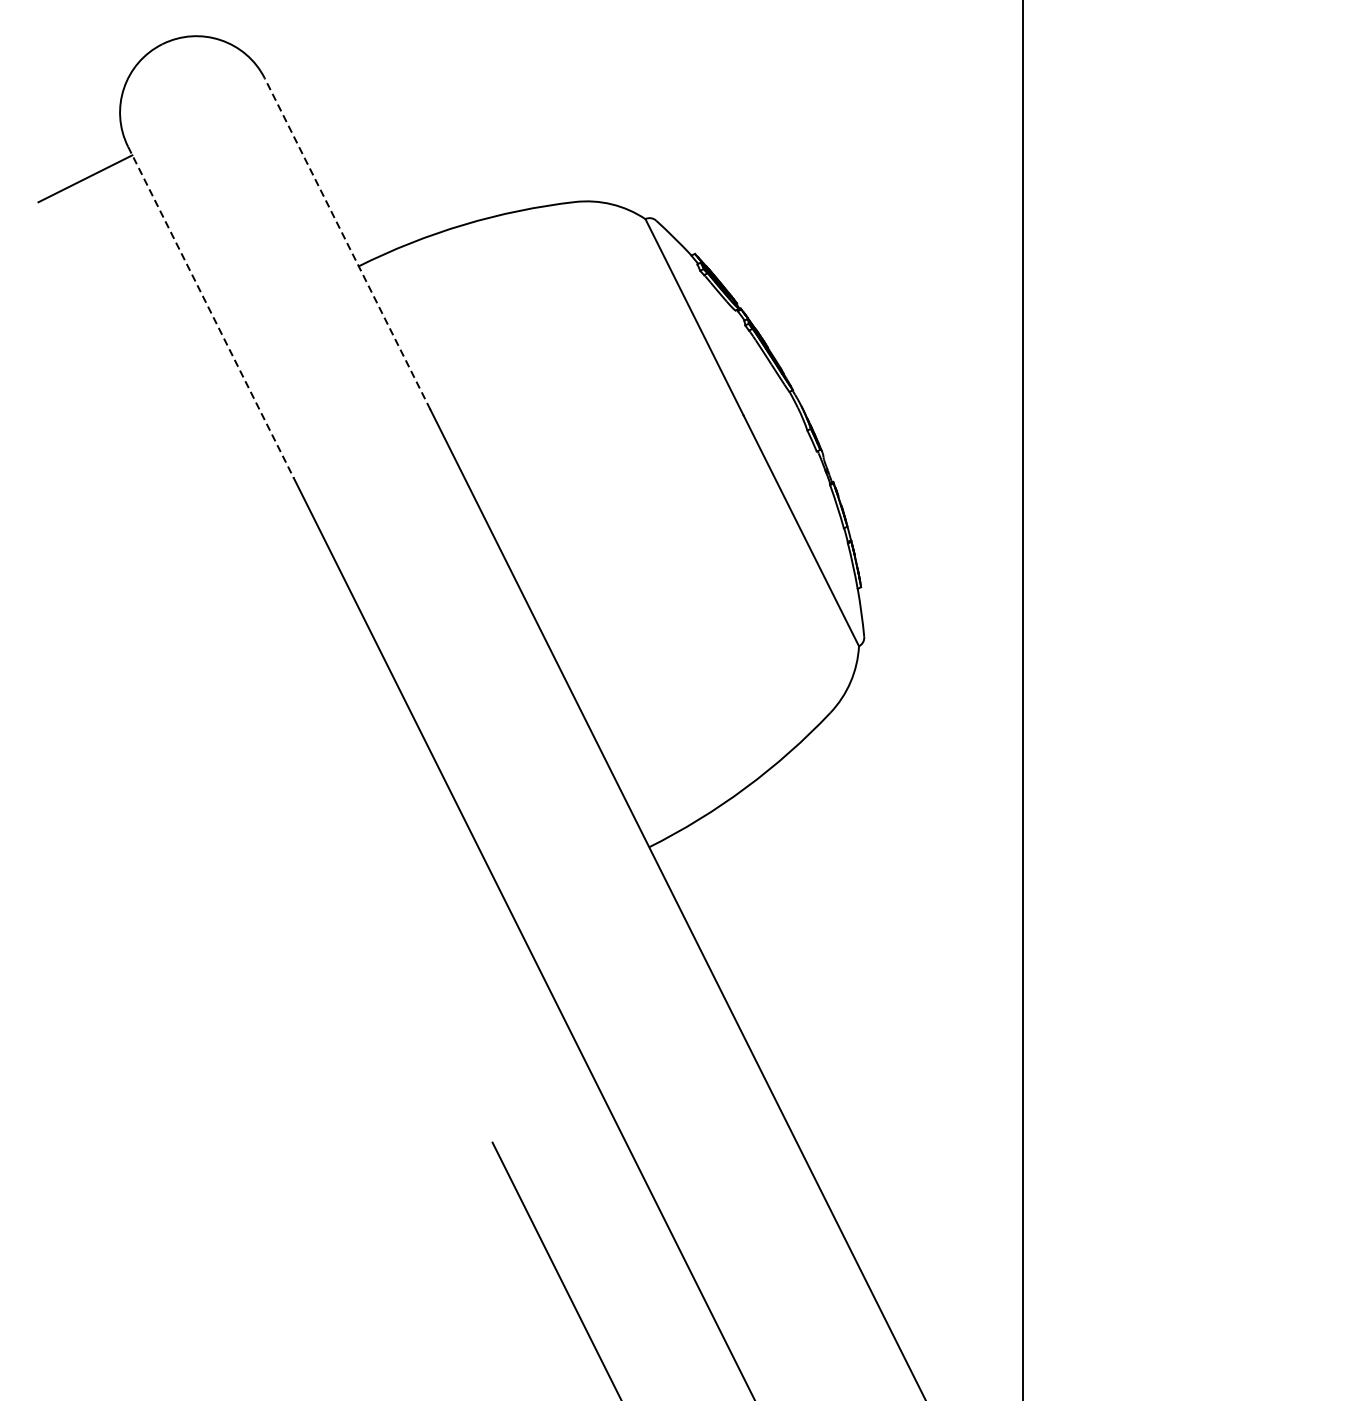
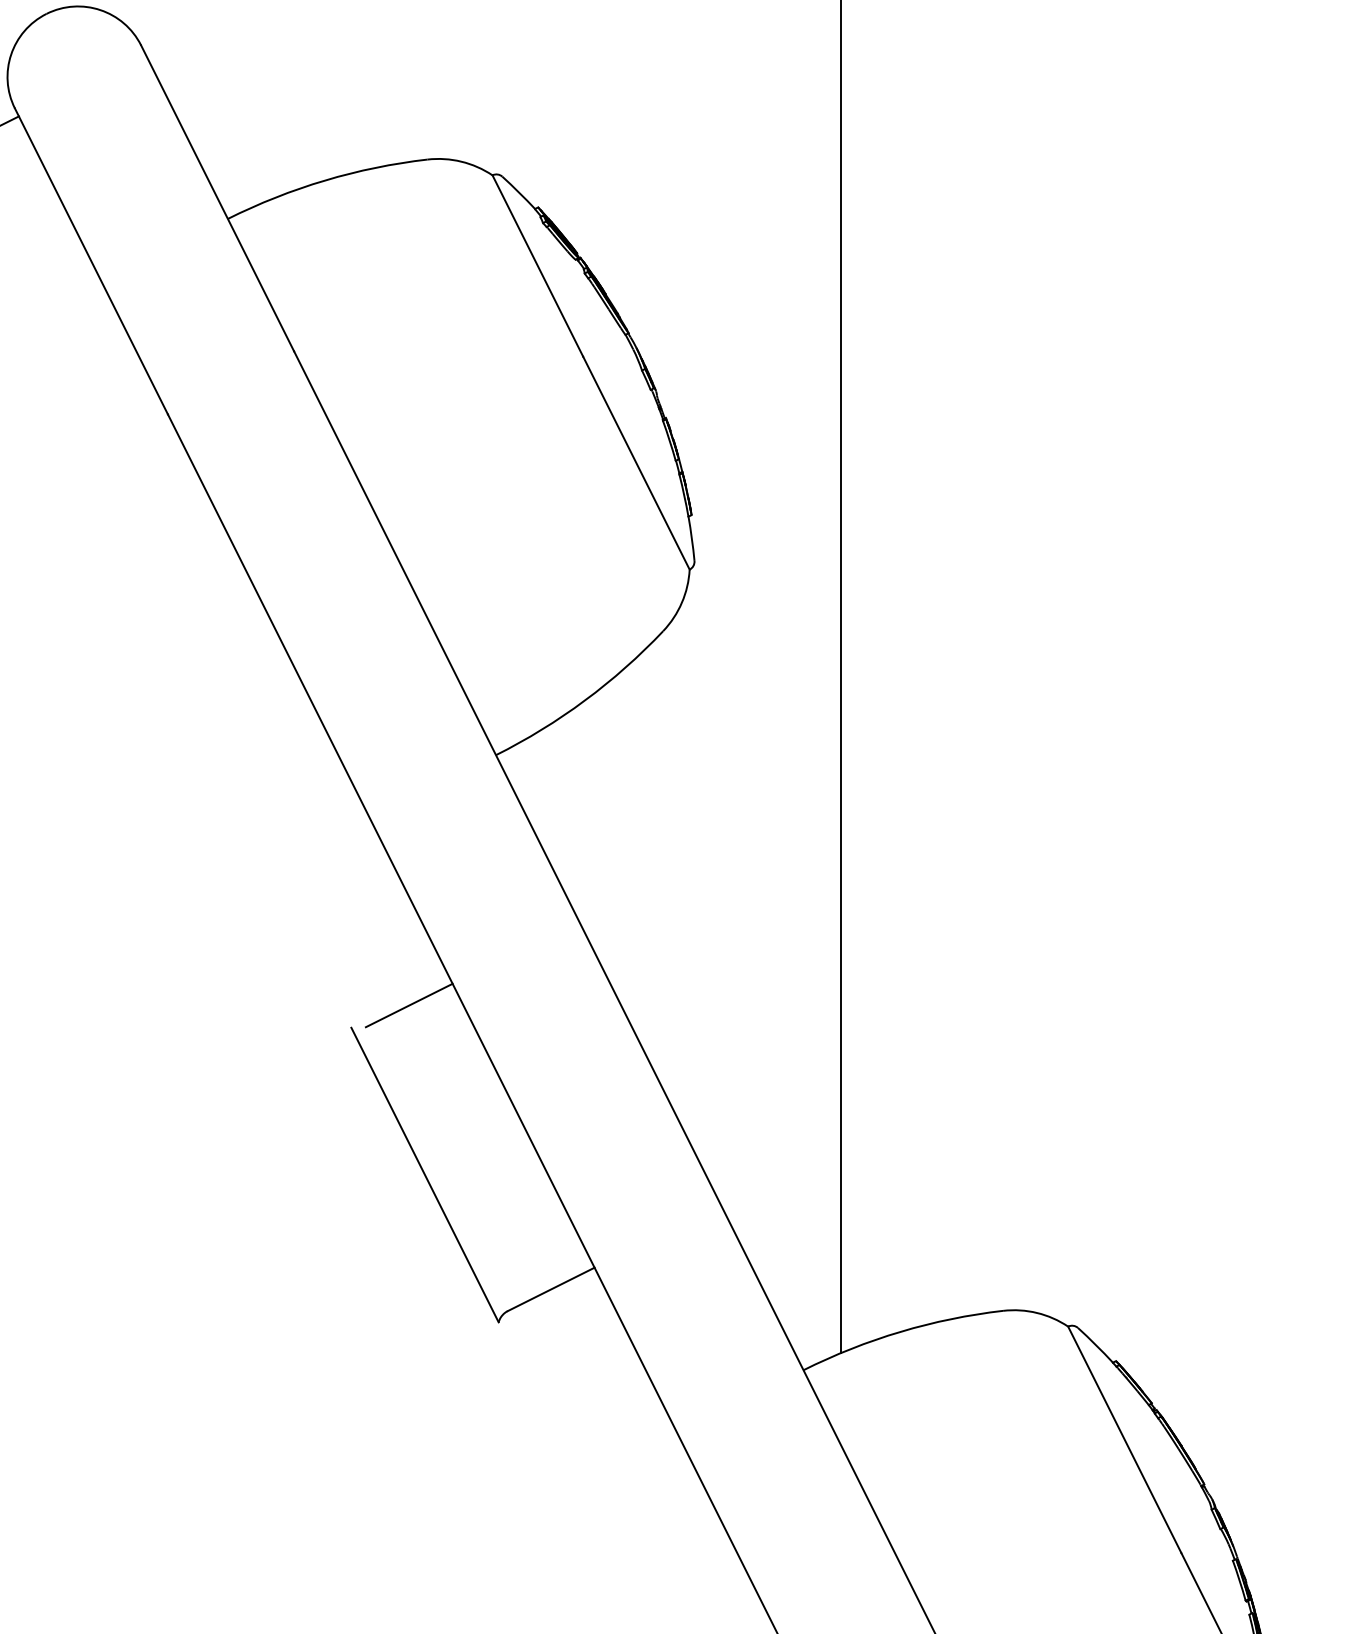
line: (347, 244) -> (217, 198), dashed -> solid
line: (211, 312) -> (91, 261), dashed -> solid
line: (554, 1118) -> (408, 1005), added

